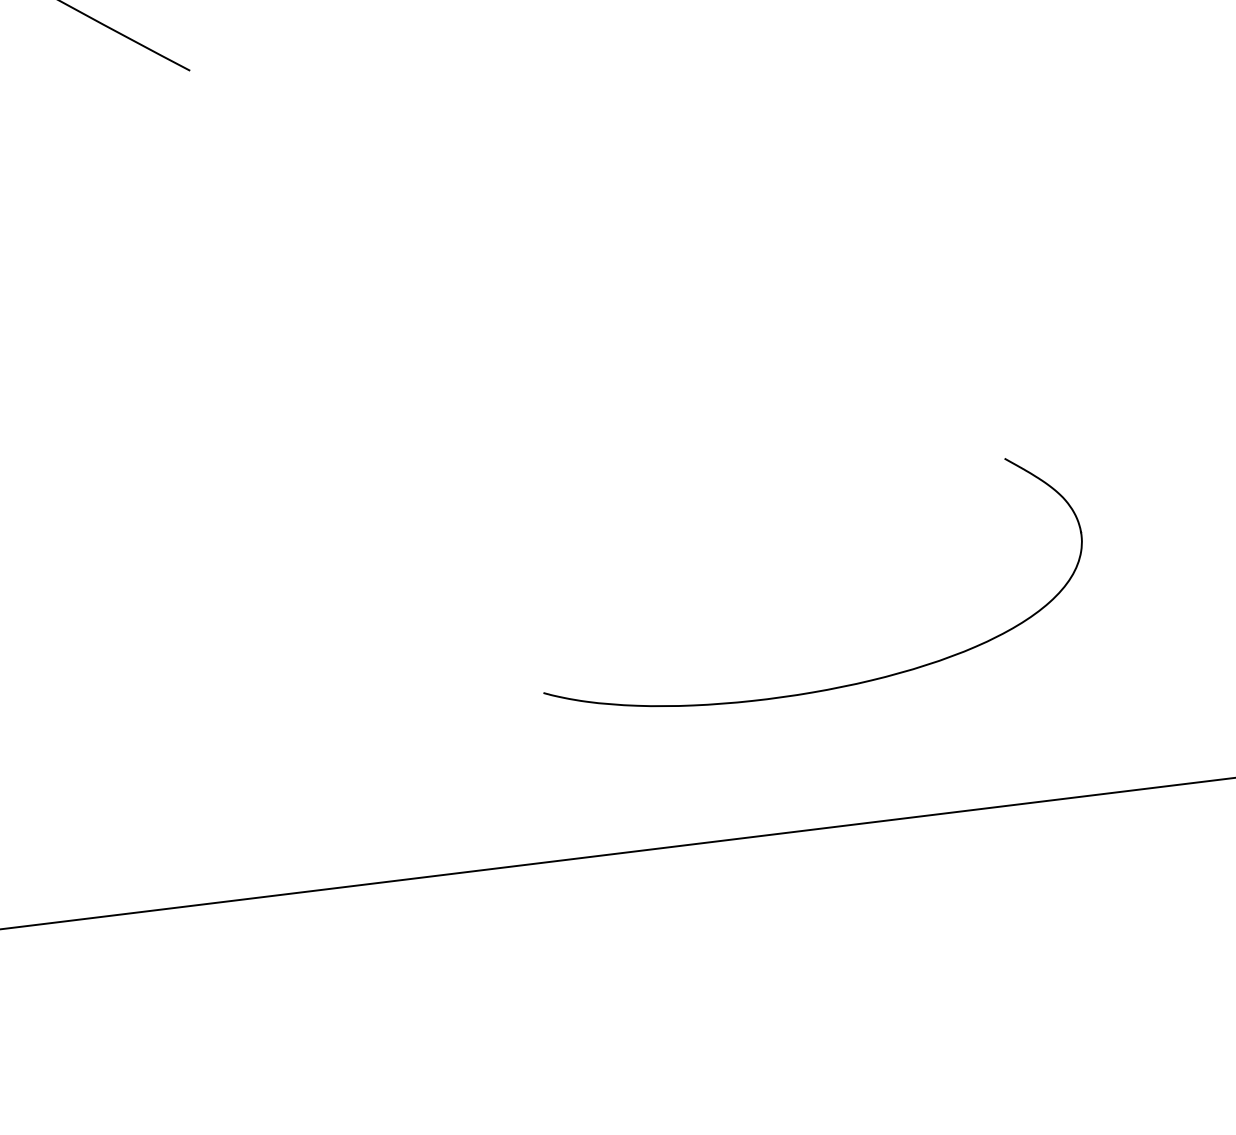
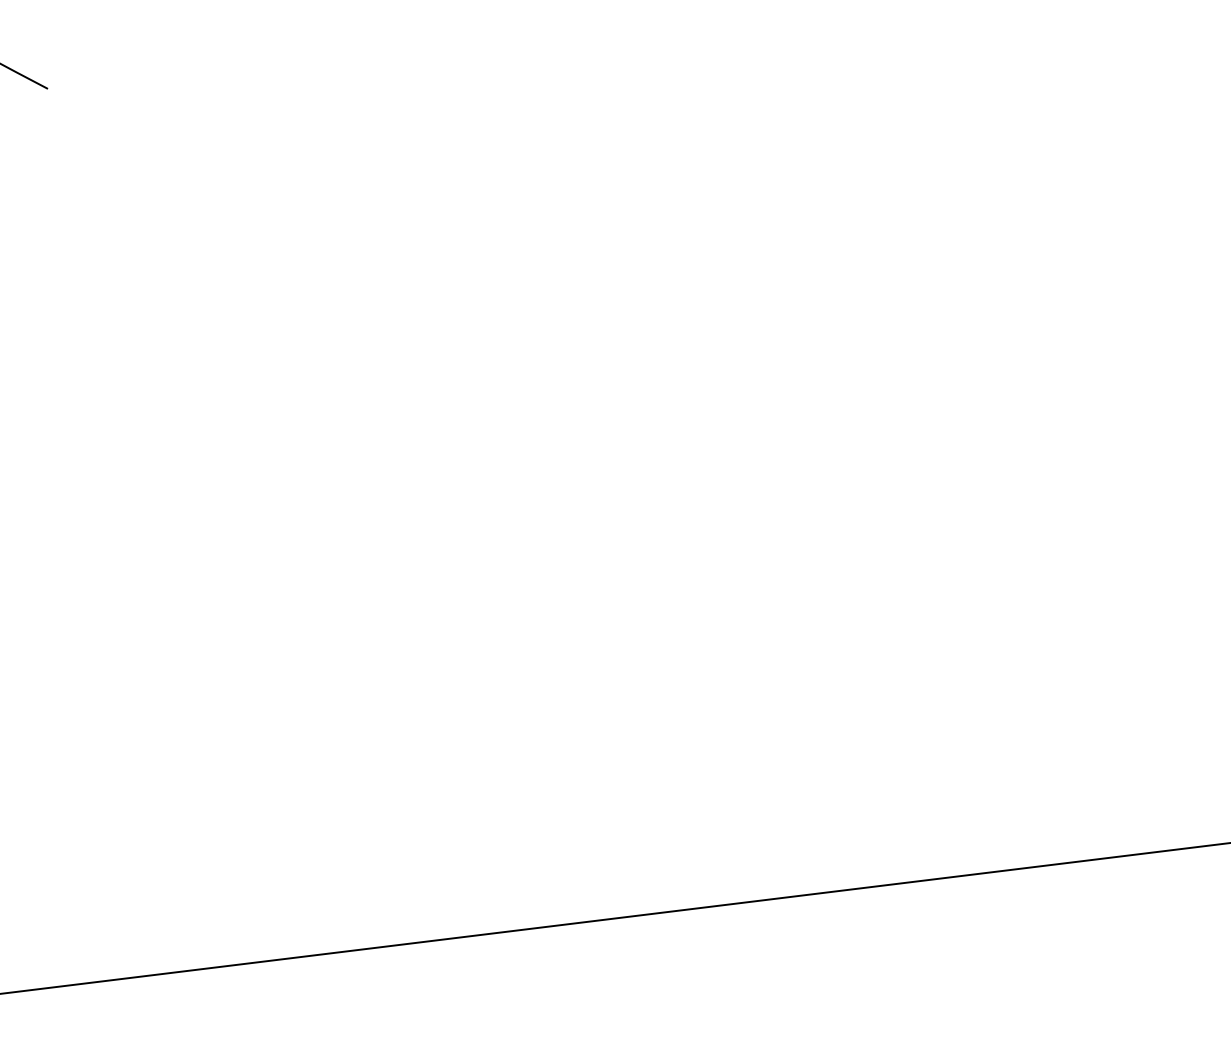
part: (832, 687) -> (739, 752), removed

